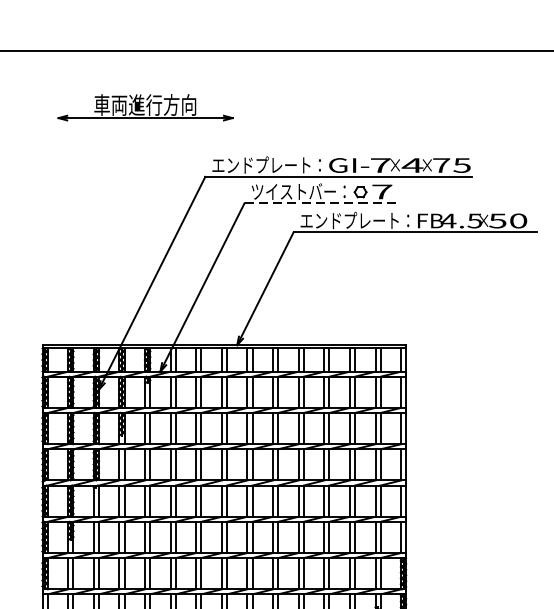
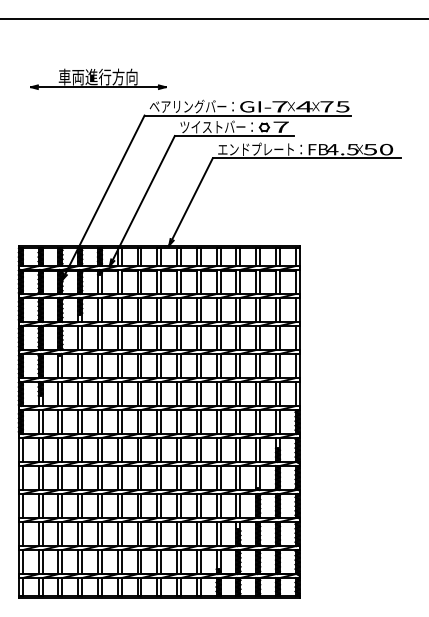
part: (145, 106) -> (98, 78), moved
text: (260, 165) -> (187, 106), エンドプレート： -> ベアリングバー：
line: (321, 203) -> (234, 136), dashed -> solid

